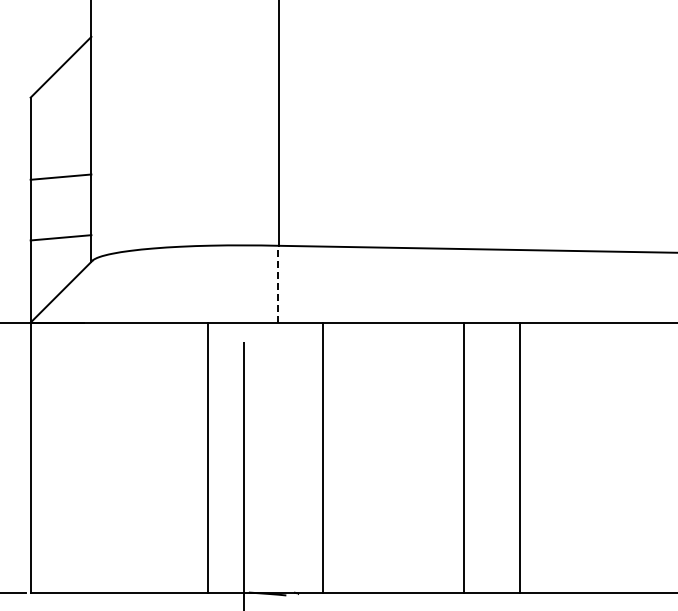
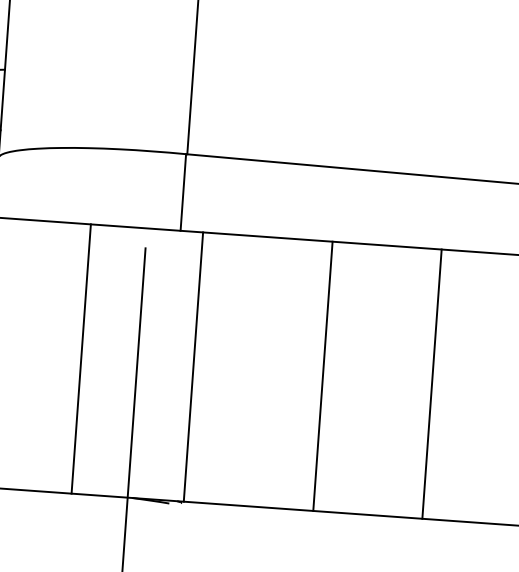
line: (278, 283) -> (183, 191), dashed -> solid
line: (208, 457) -> (81, 358), moved
line: (322, 457) -> (193, 366), moved
line: (464, 457) -> (322, 376), moved
line: (519, 457) -> (431, 384), moved

